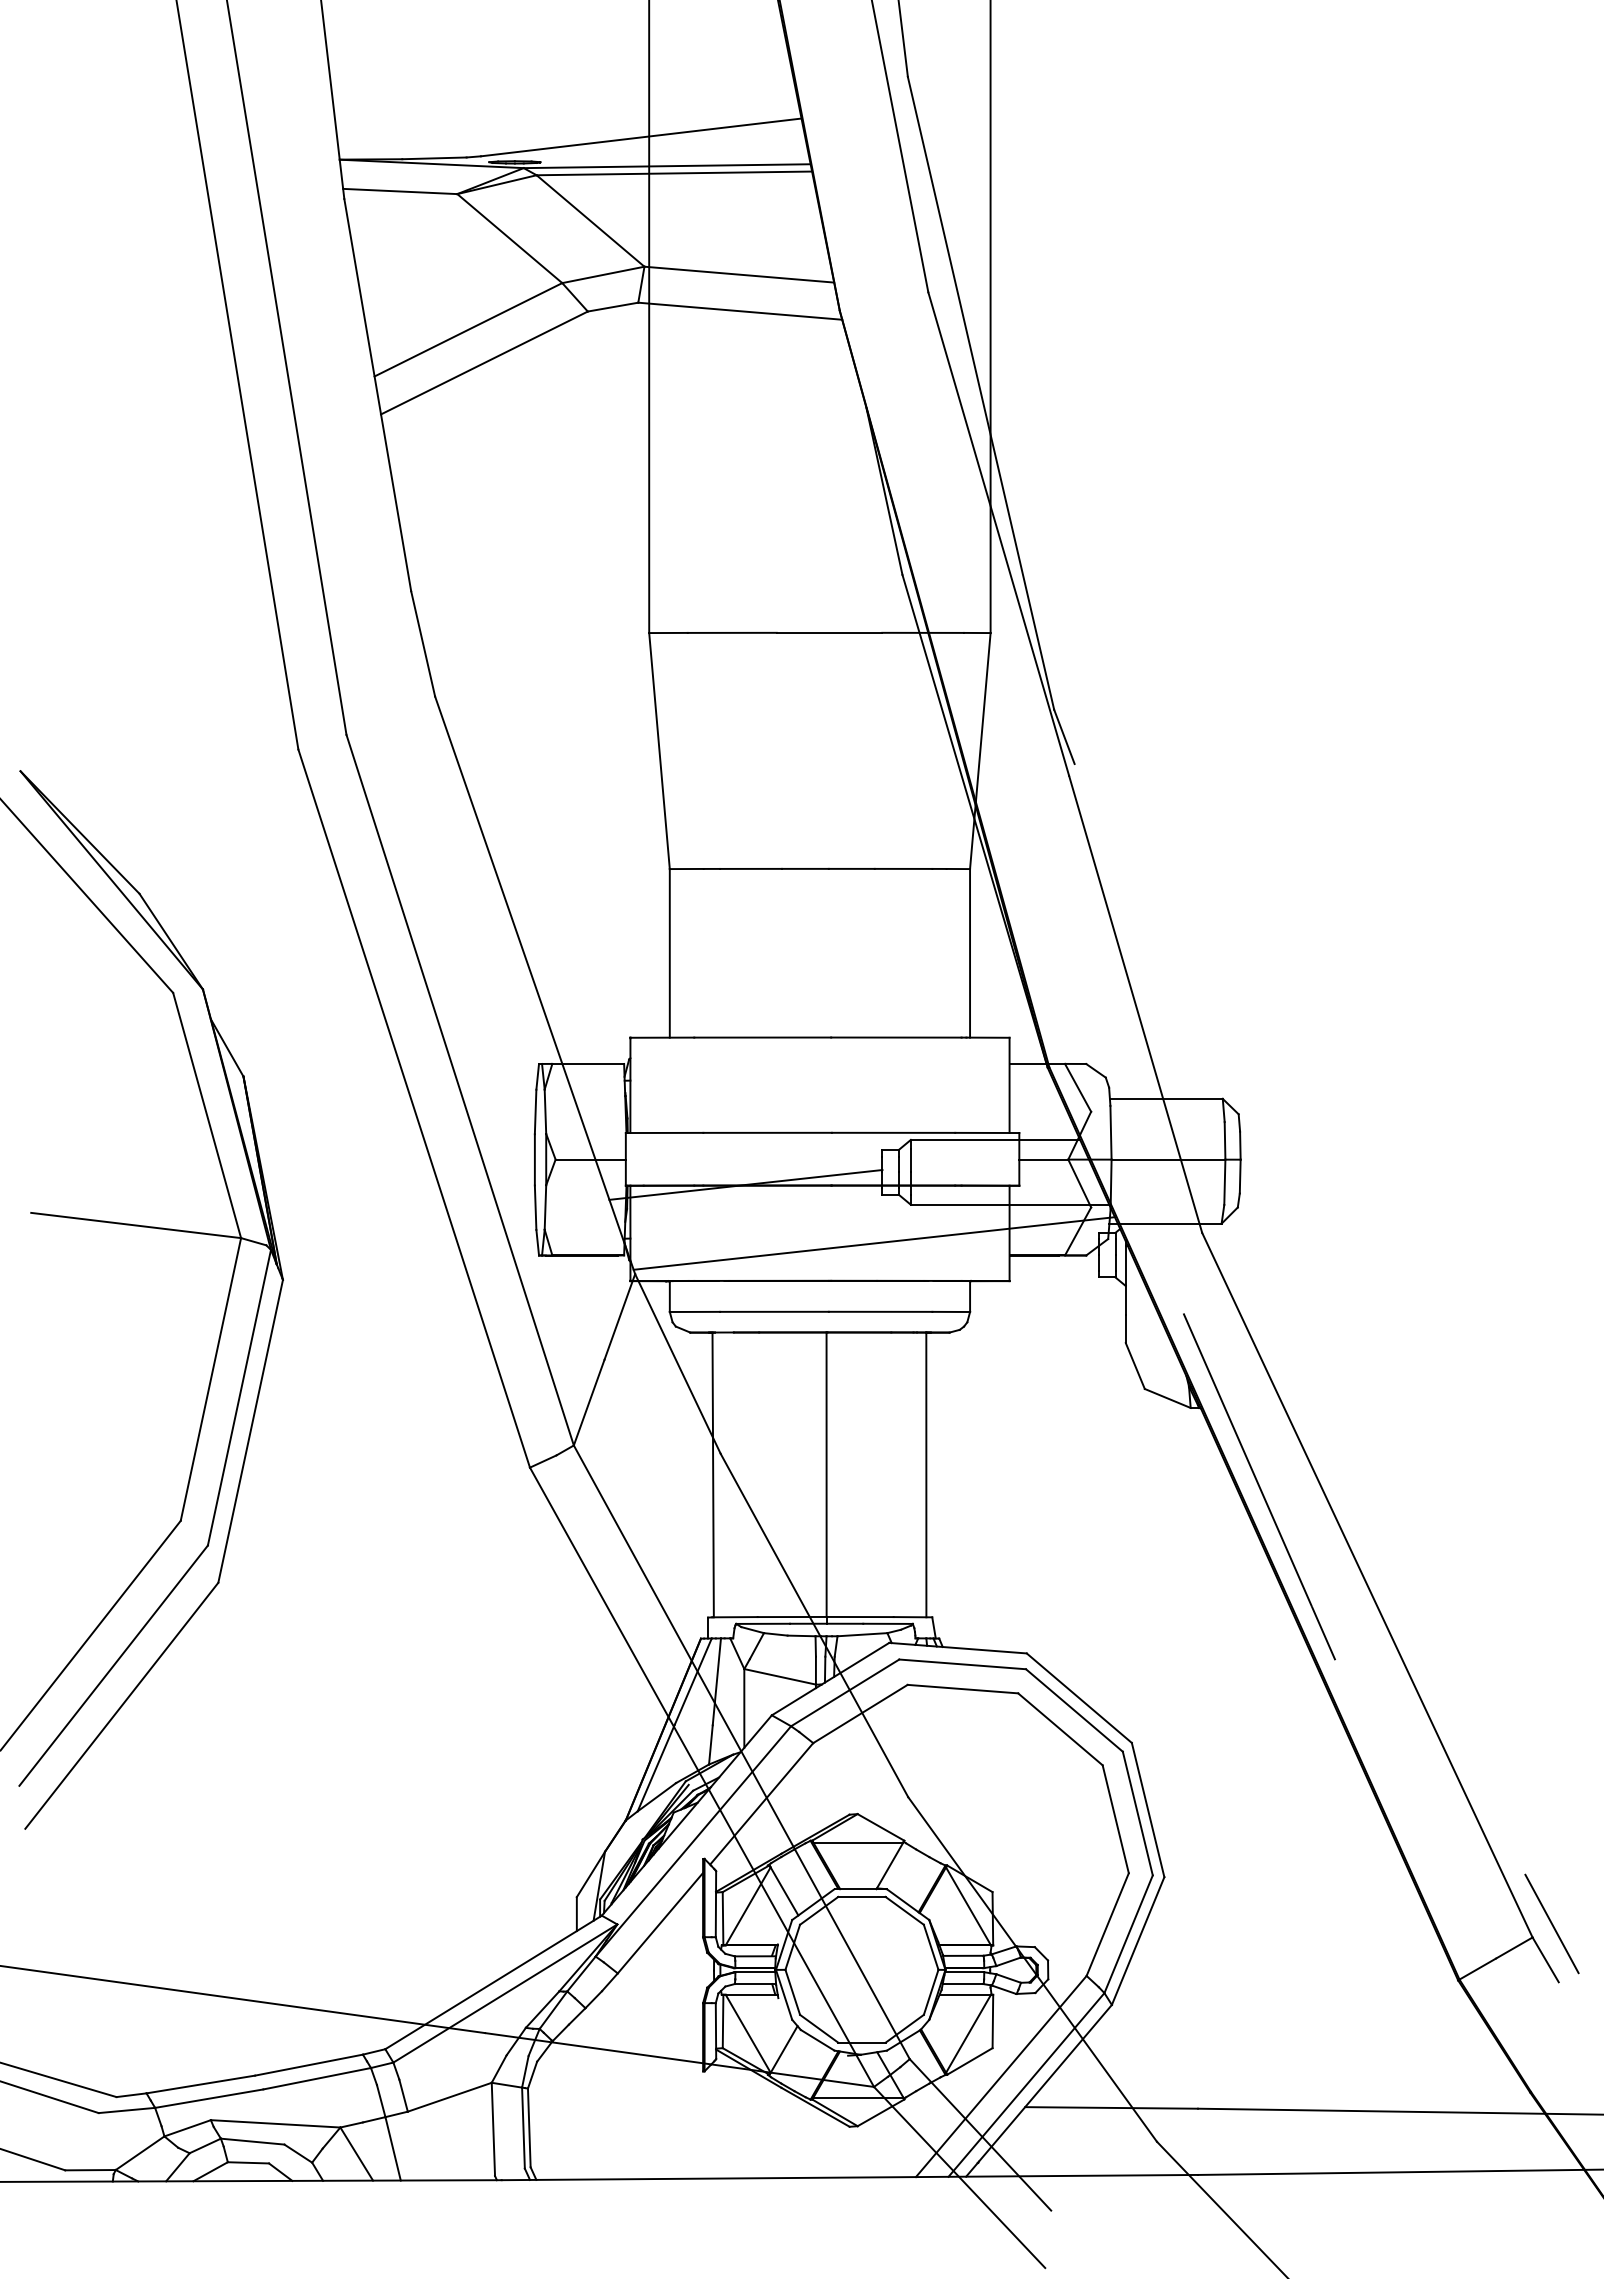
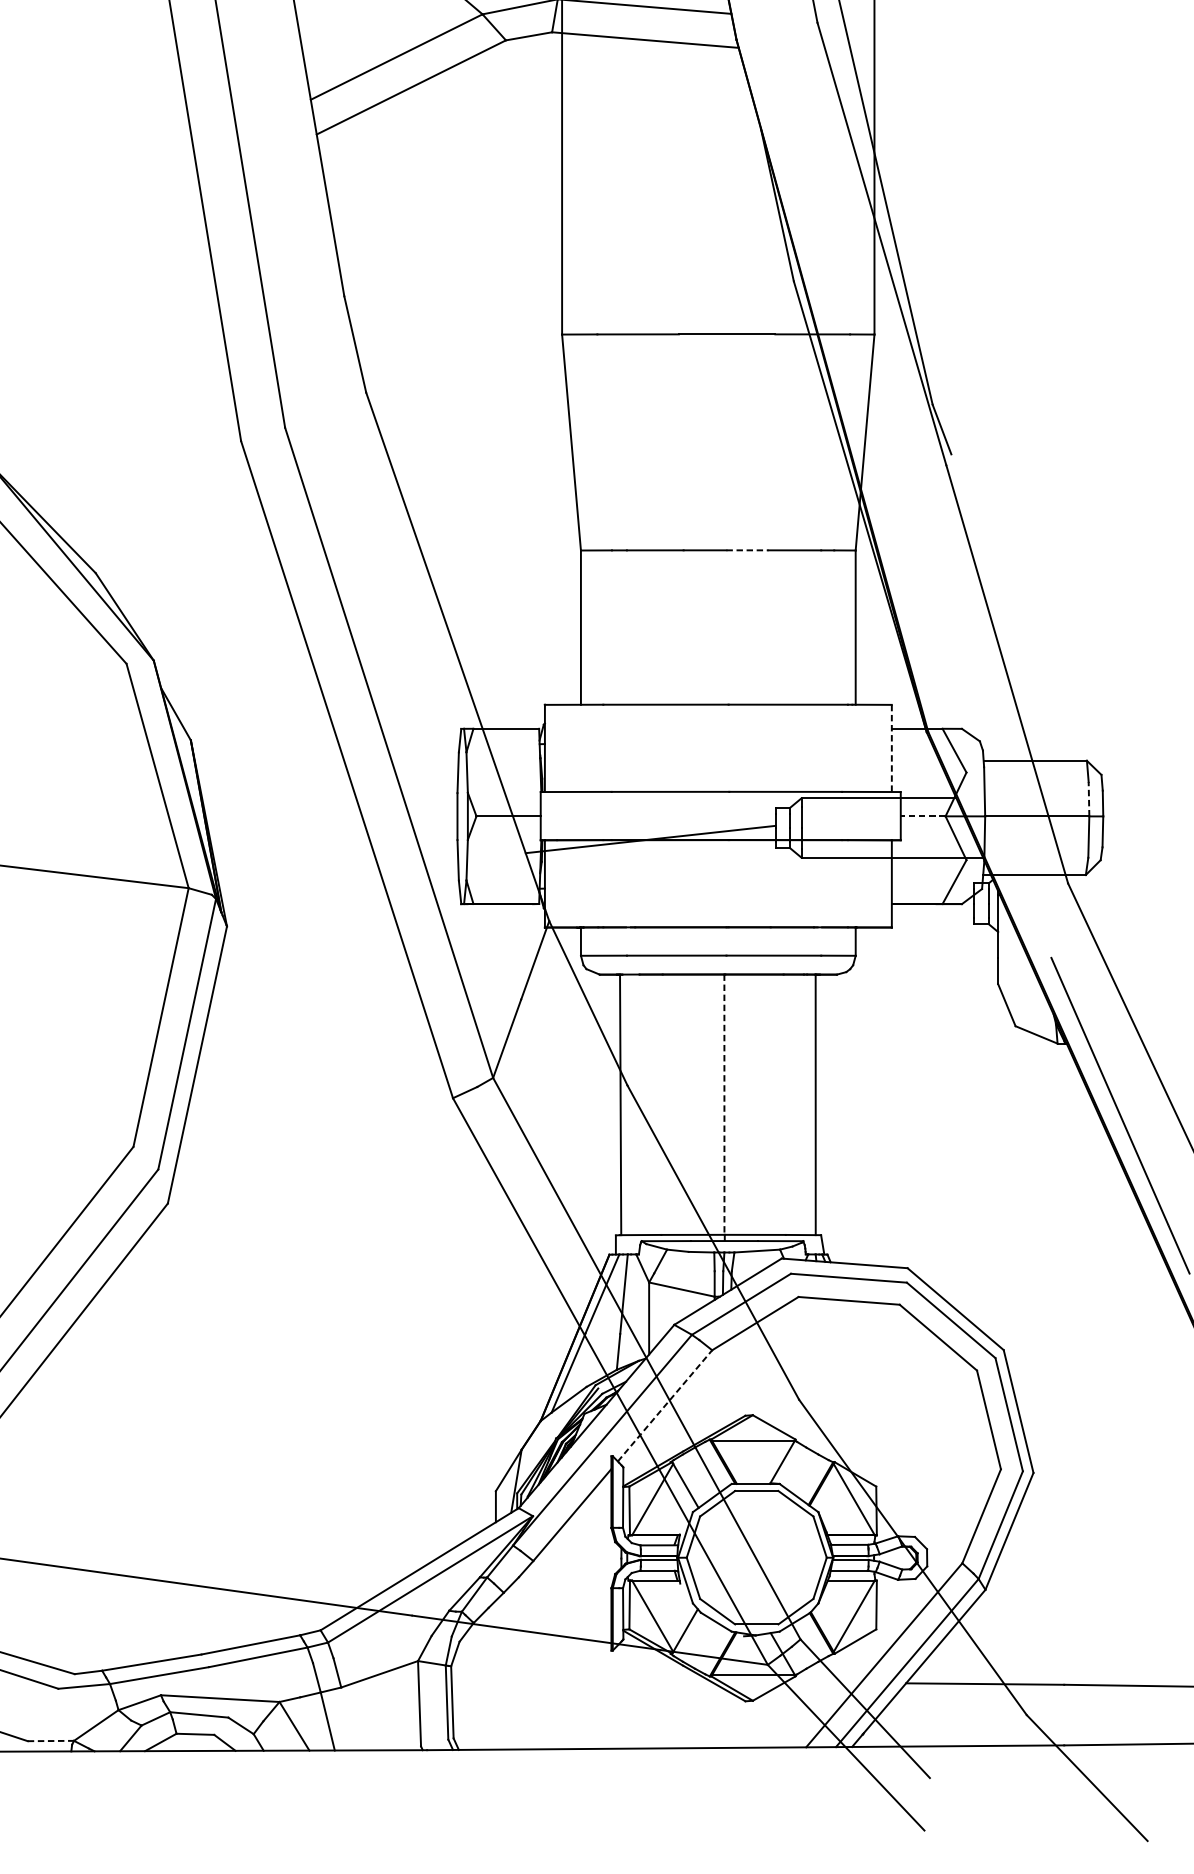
line: (851, 868) -> (747, 549), solid -> dashed
line: (1009, 1085) -> (891, 748), solid -> dashed
line: (1225, 1140) -> (1089, 798), solid -> dashed
line: (1043, 1159) -> (922, 816), solid -> dashed
line: (873, 1243) -> (767, 893), removed
line: (826, 1475) -> (724, 1105), solid -> dashed
line: (761, 1803) -> (664, 1405), solid -> dashed
line: (91, 2170) -> (51, 1741), solid -> dashed

